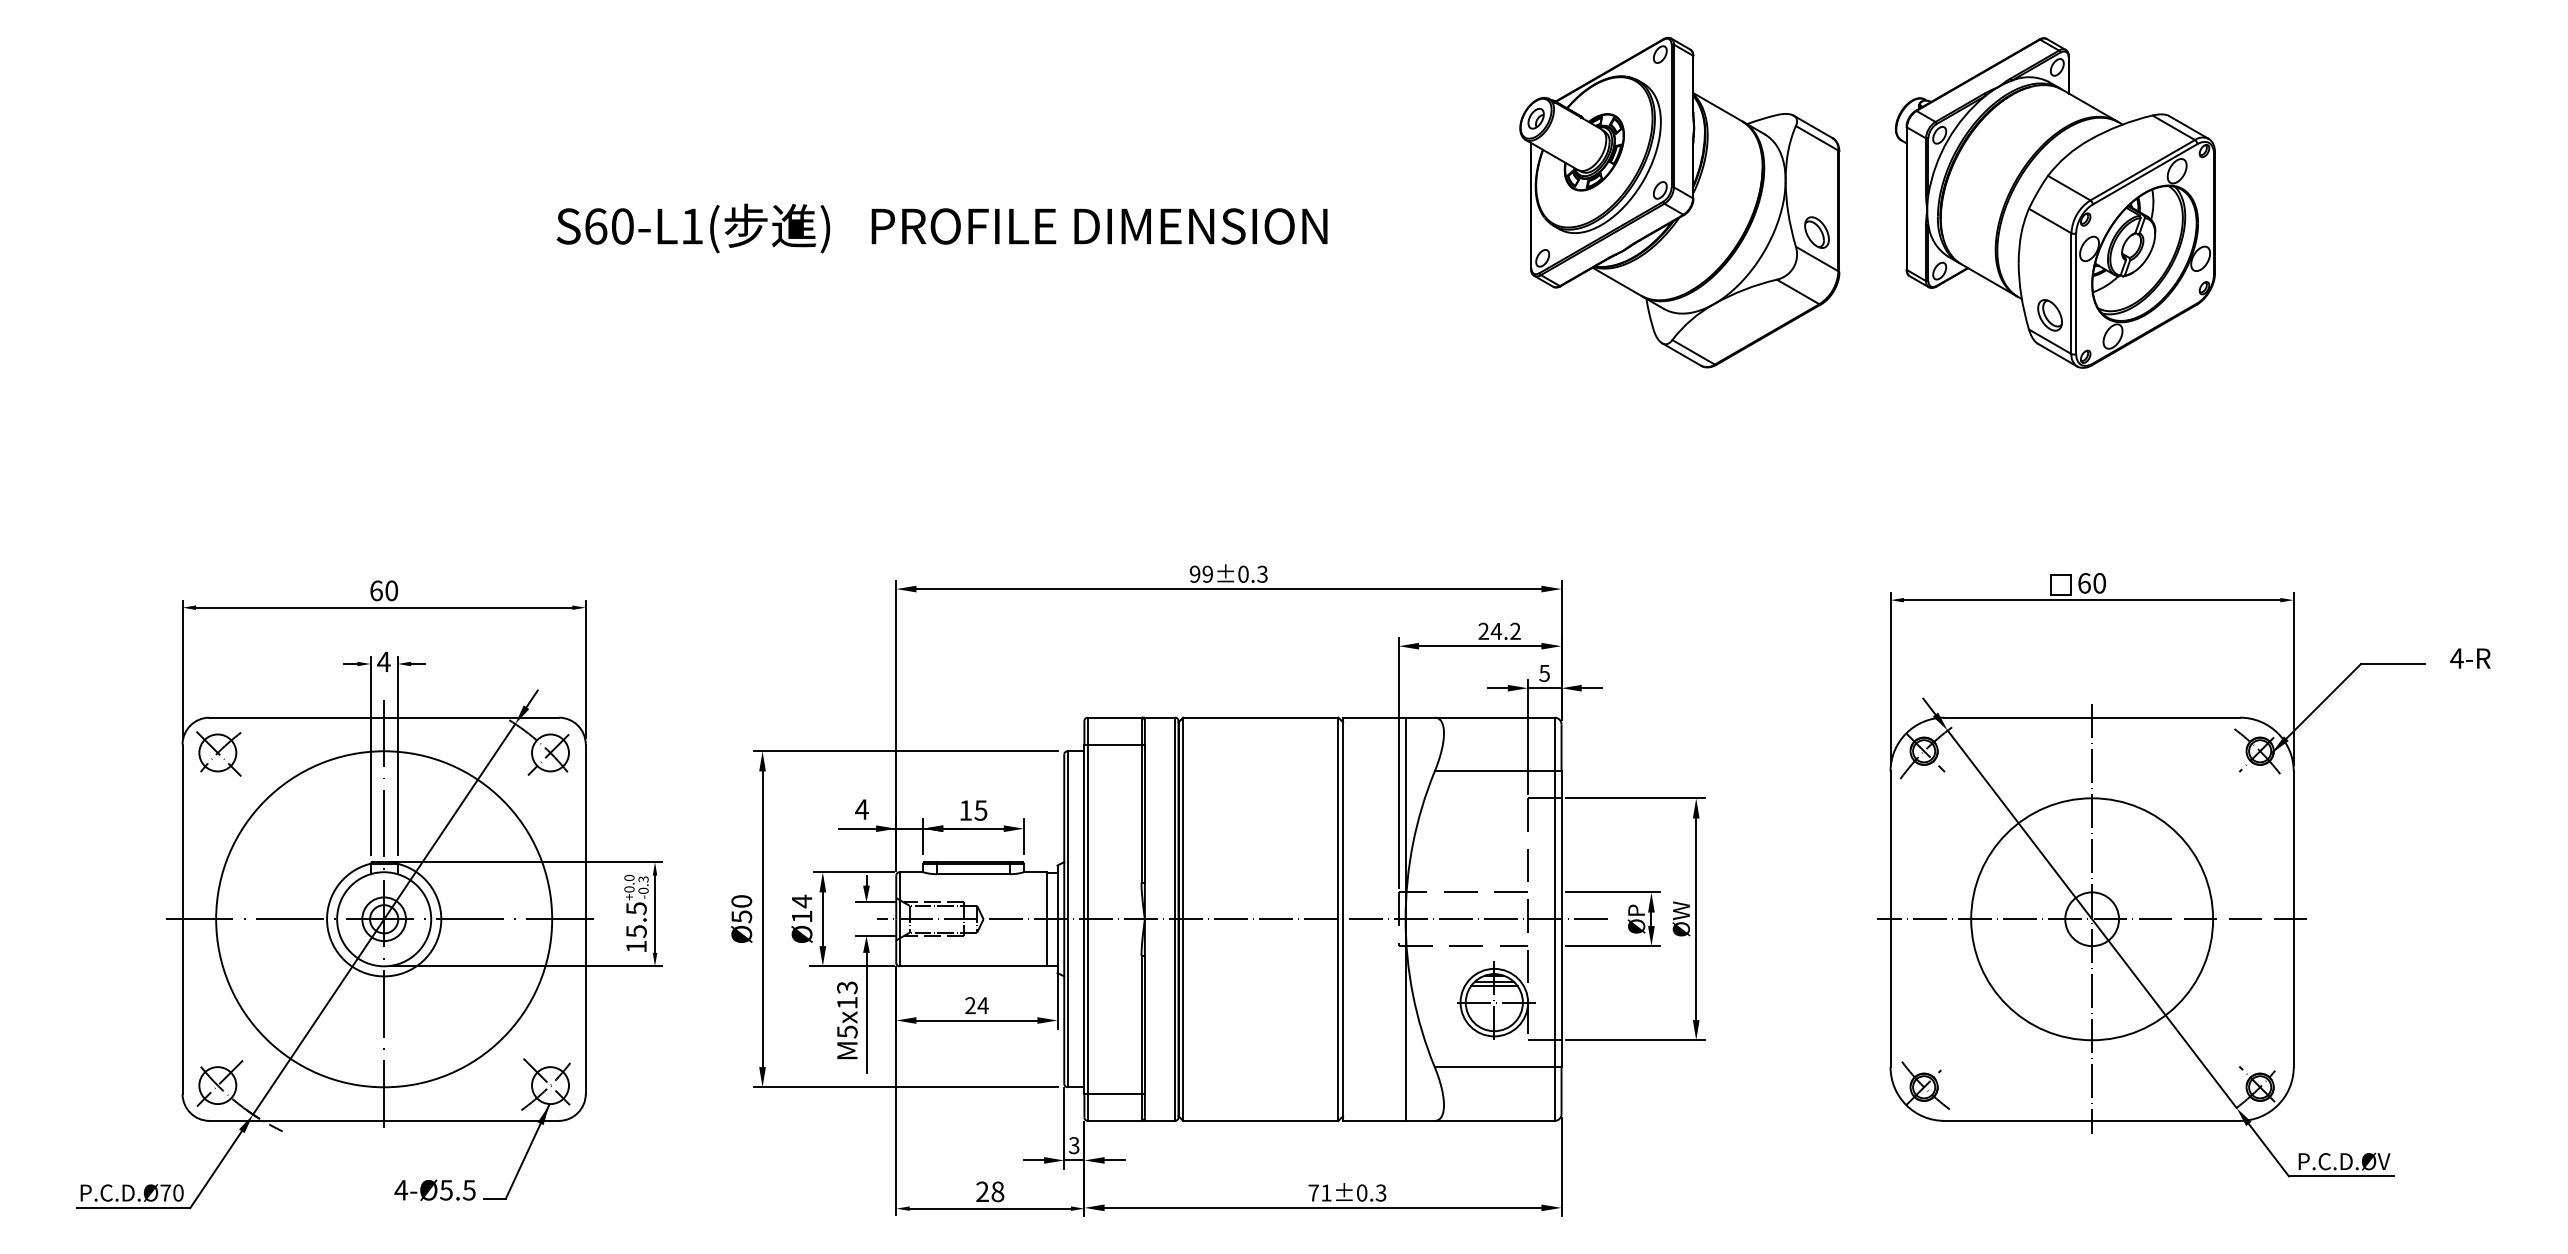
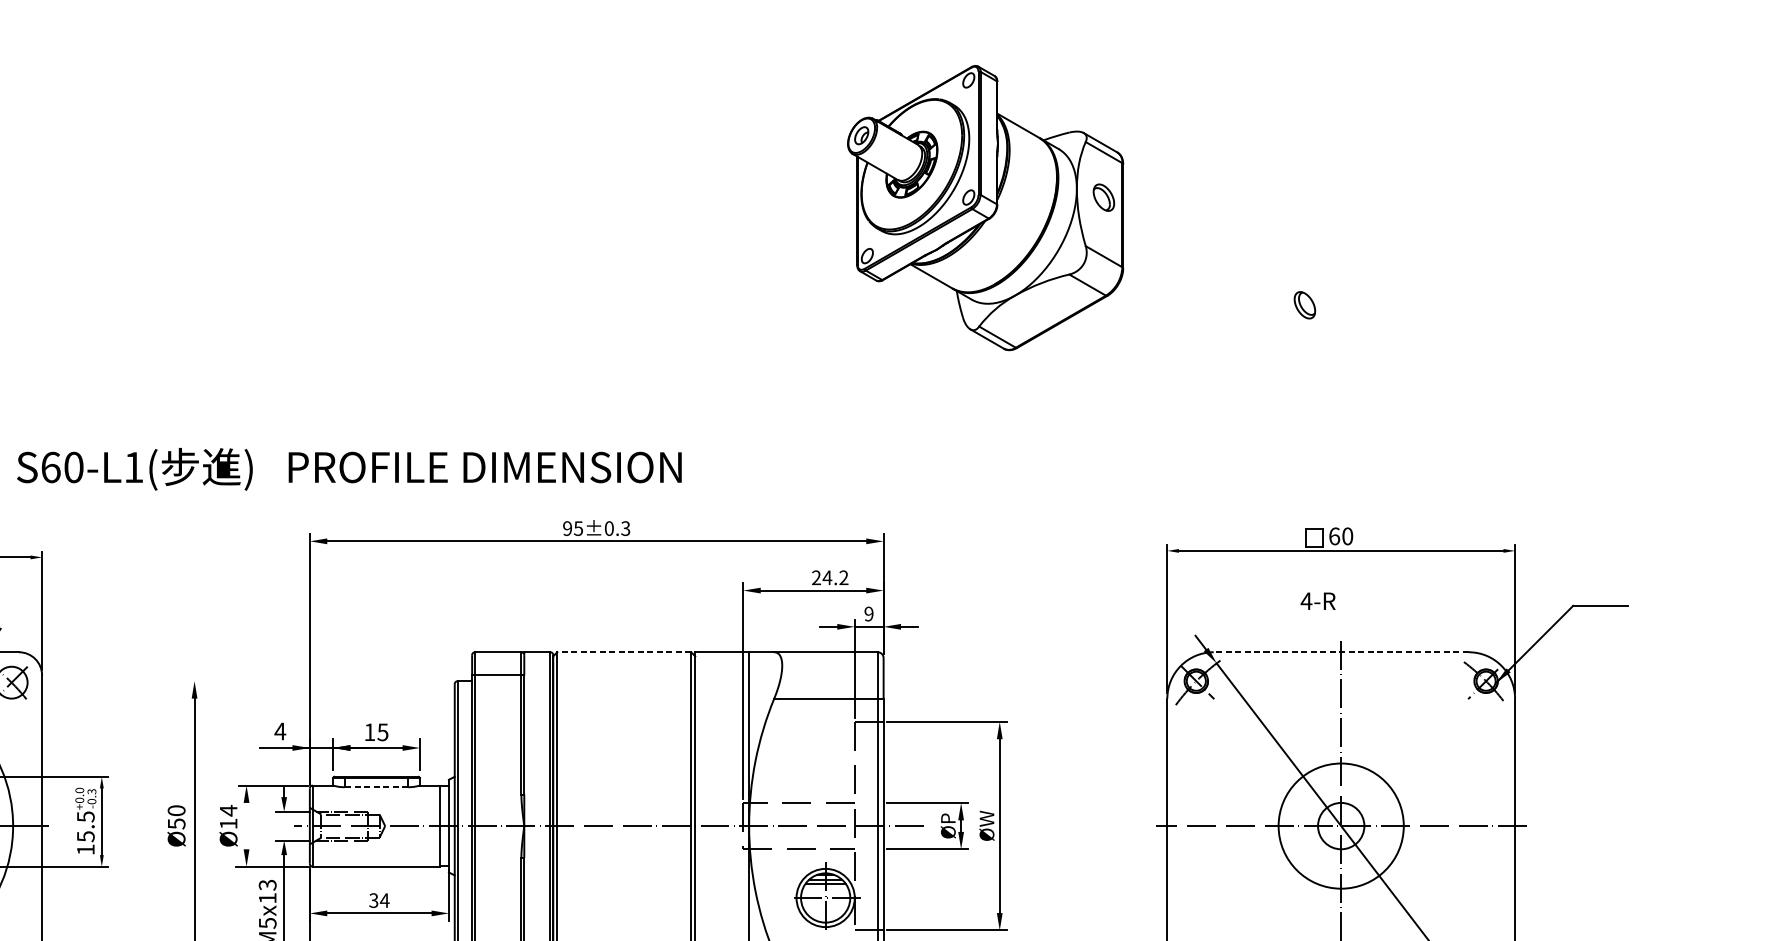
part: (2055, 202) -> (1309, 207), removed
text: (941, 228) -> (348, 469), moved
part: (1816, 232) -> (1103, 197), moved
text: (1207, 573) -> (578, 527), 99±0.3 -> 95±0.3
text: (2470, 658) -> (1318, 601), moved
text: (1544, 672) -> (868, 613), 5 -> 9
line: (1260, 717) -> (623, 652), solid -> dashed
line: (2092, 717) -> (1341, 652), solid -> dashed
line: (905, 751) -> (317, 681), removed
line: (973, 874) -> (376, 787), solid -> dashed
line: (822, 919) -> (246, 826), removed
circle: (2092, 919) -> (1341, 826), size x0.6
text: (970, 1005) -> (373, 900), 24 -> 34

